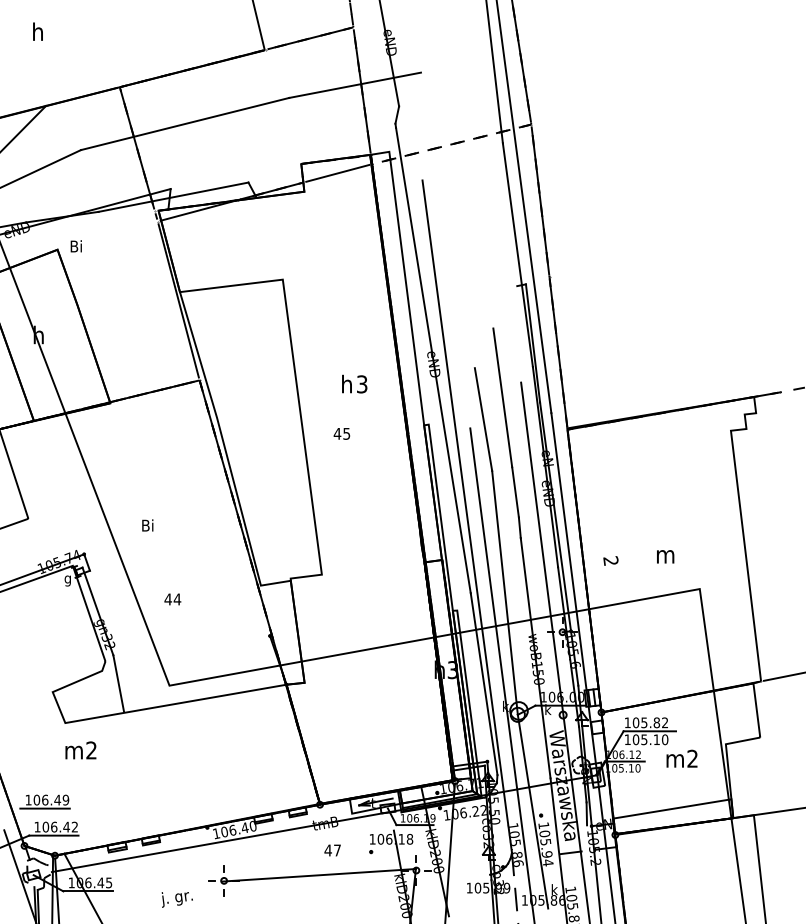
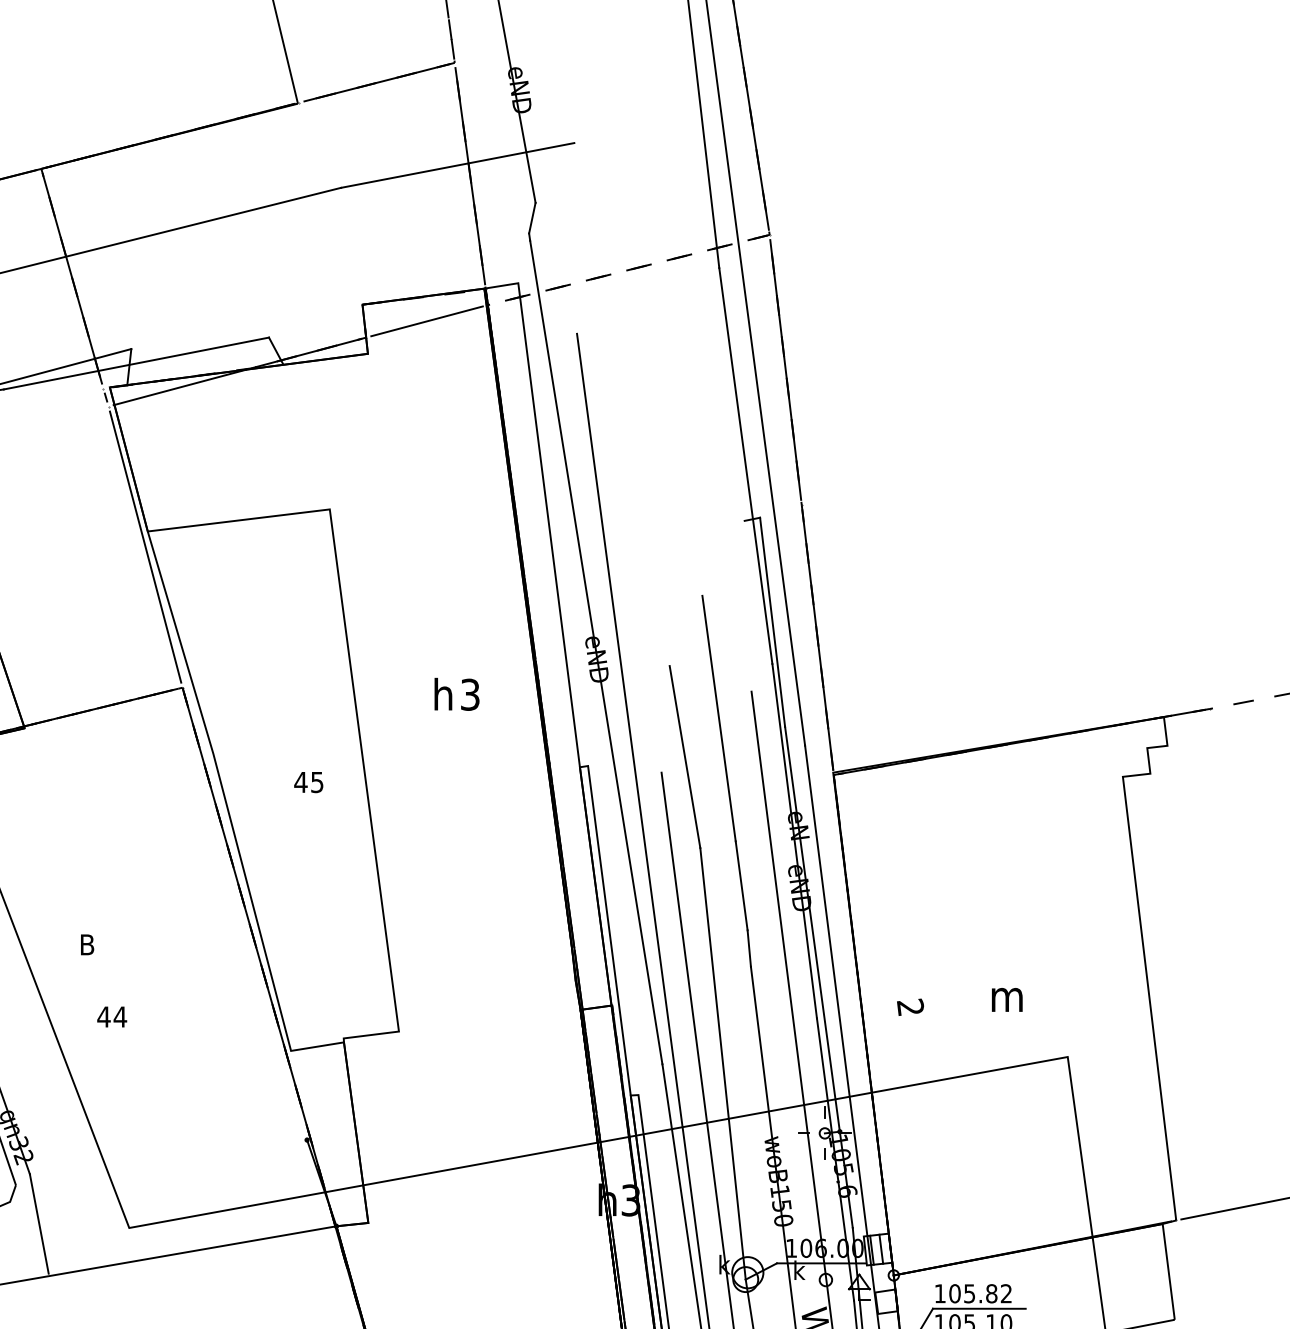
text: (341, 433) -> (307, 781), moved
text: (152, 525) -> (99, 944), Bi -> B
text: (172, 599) -> (111, 1017), moved

